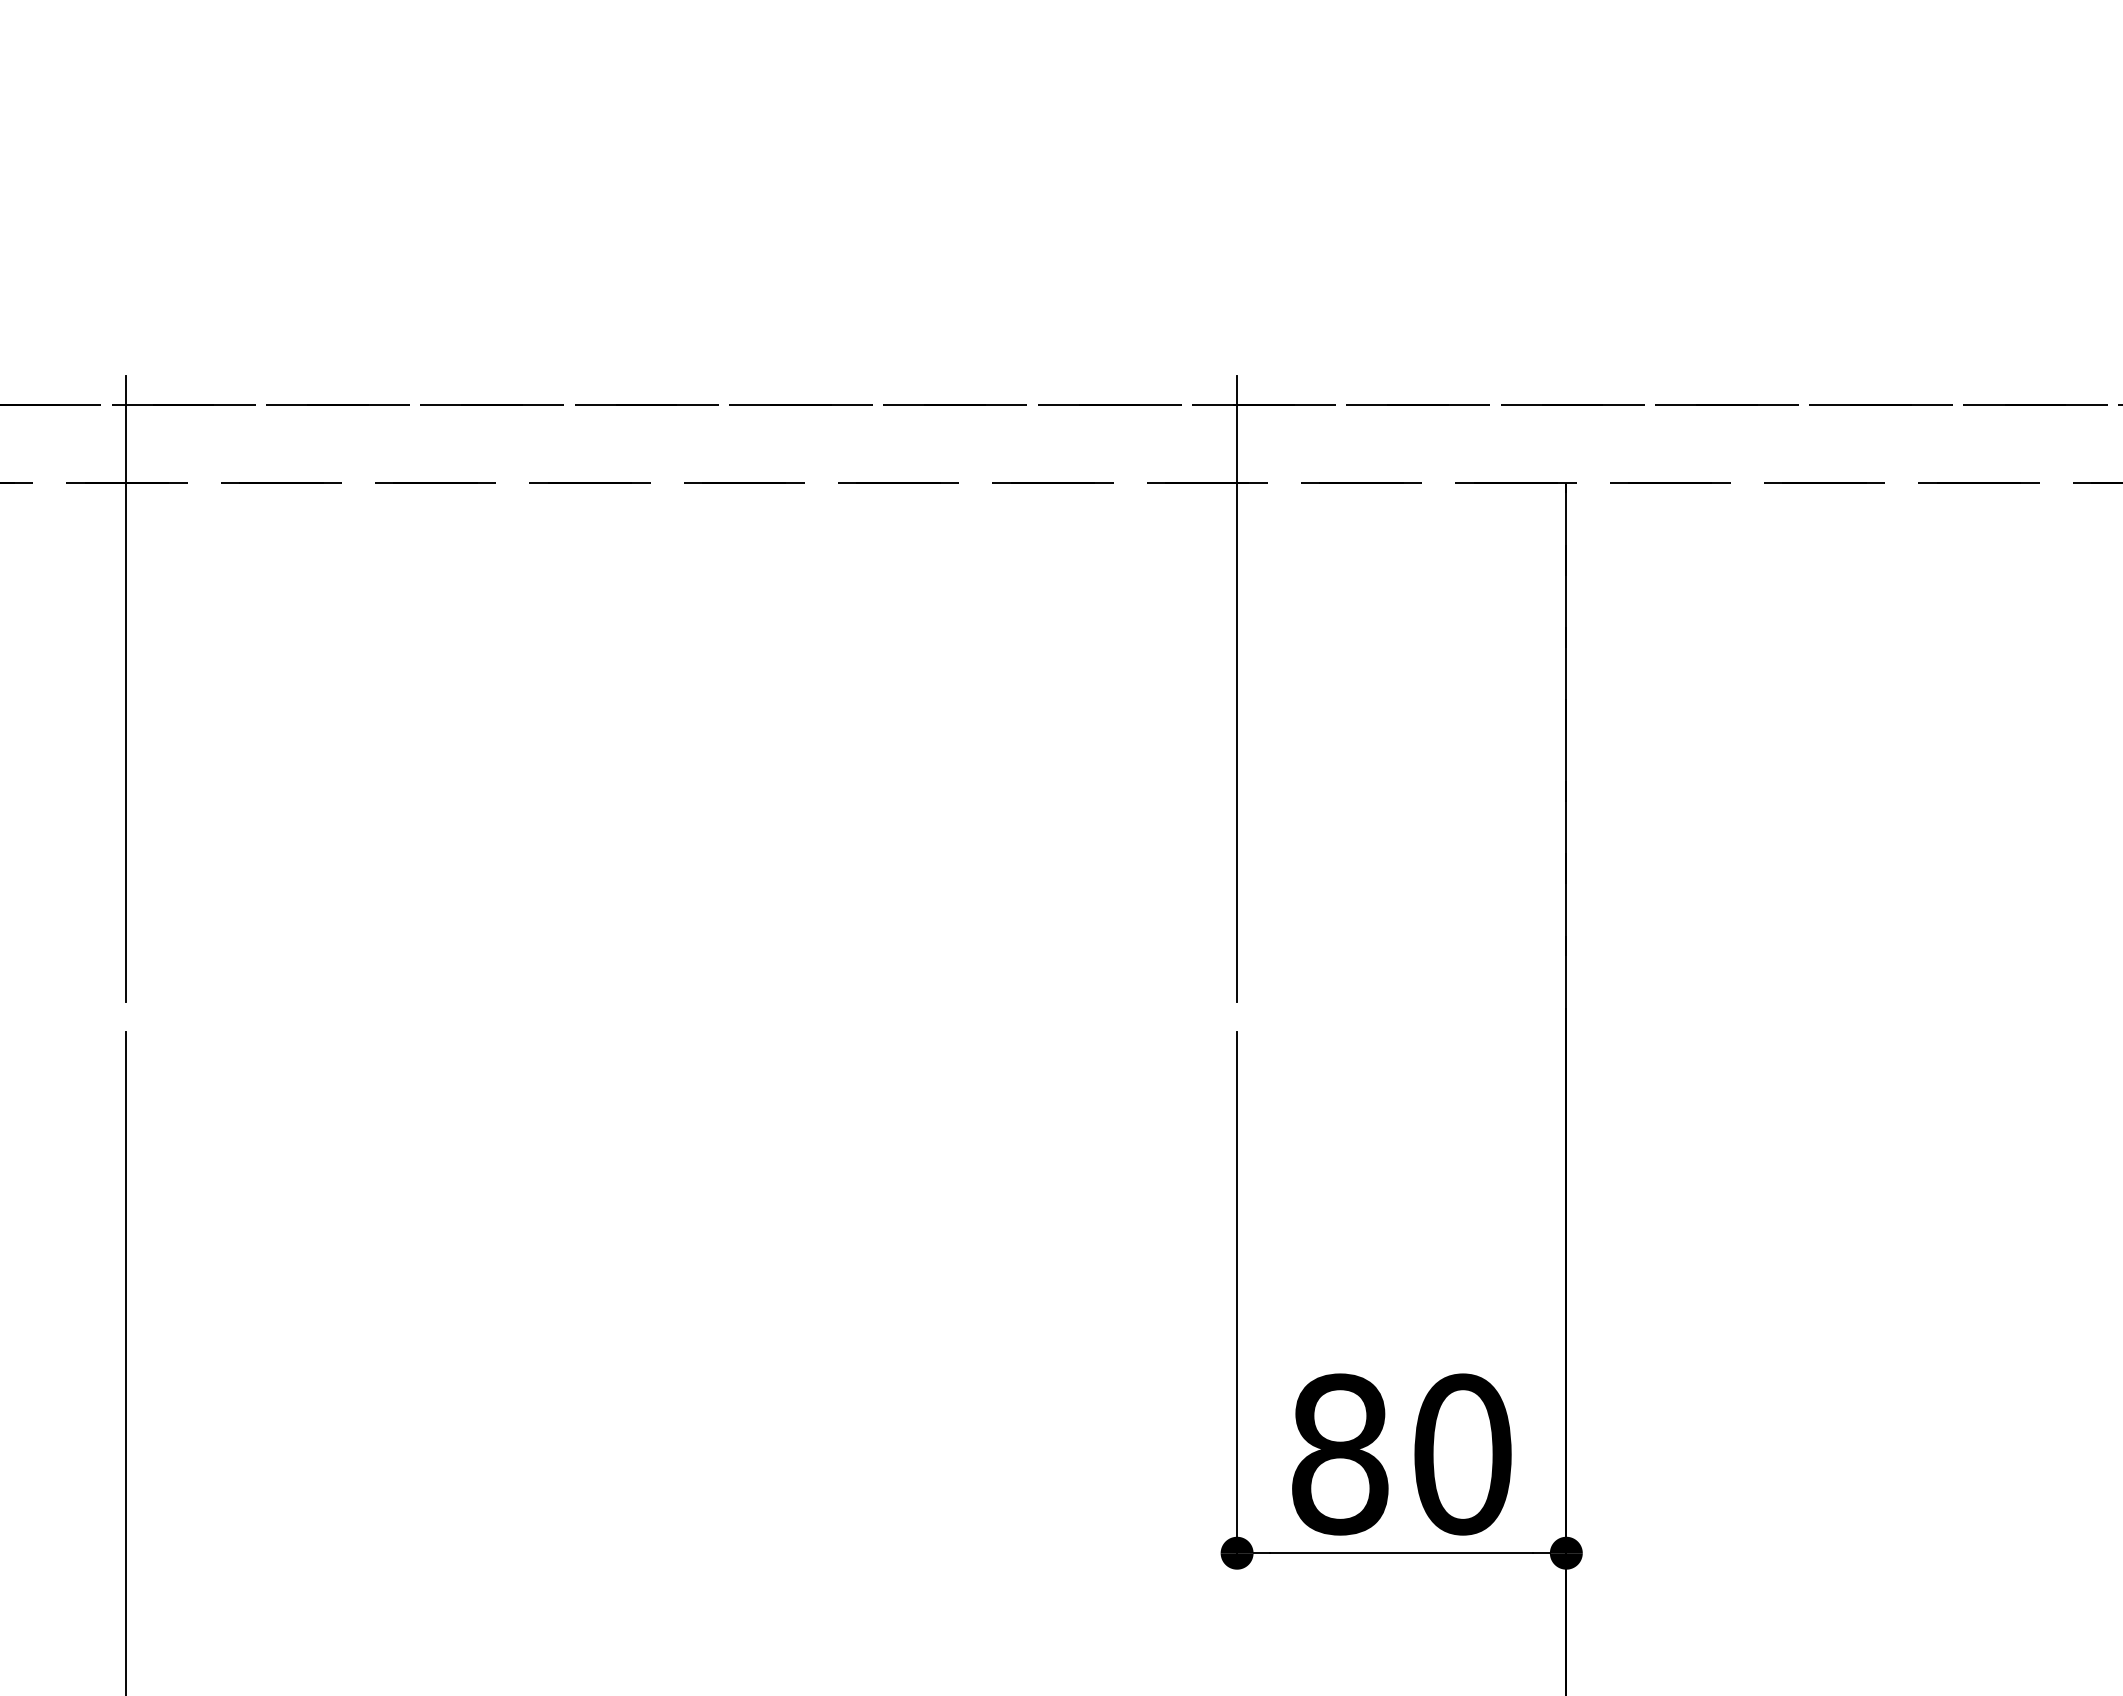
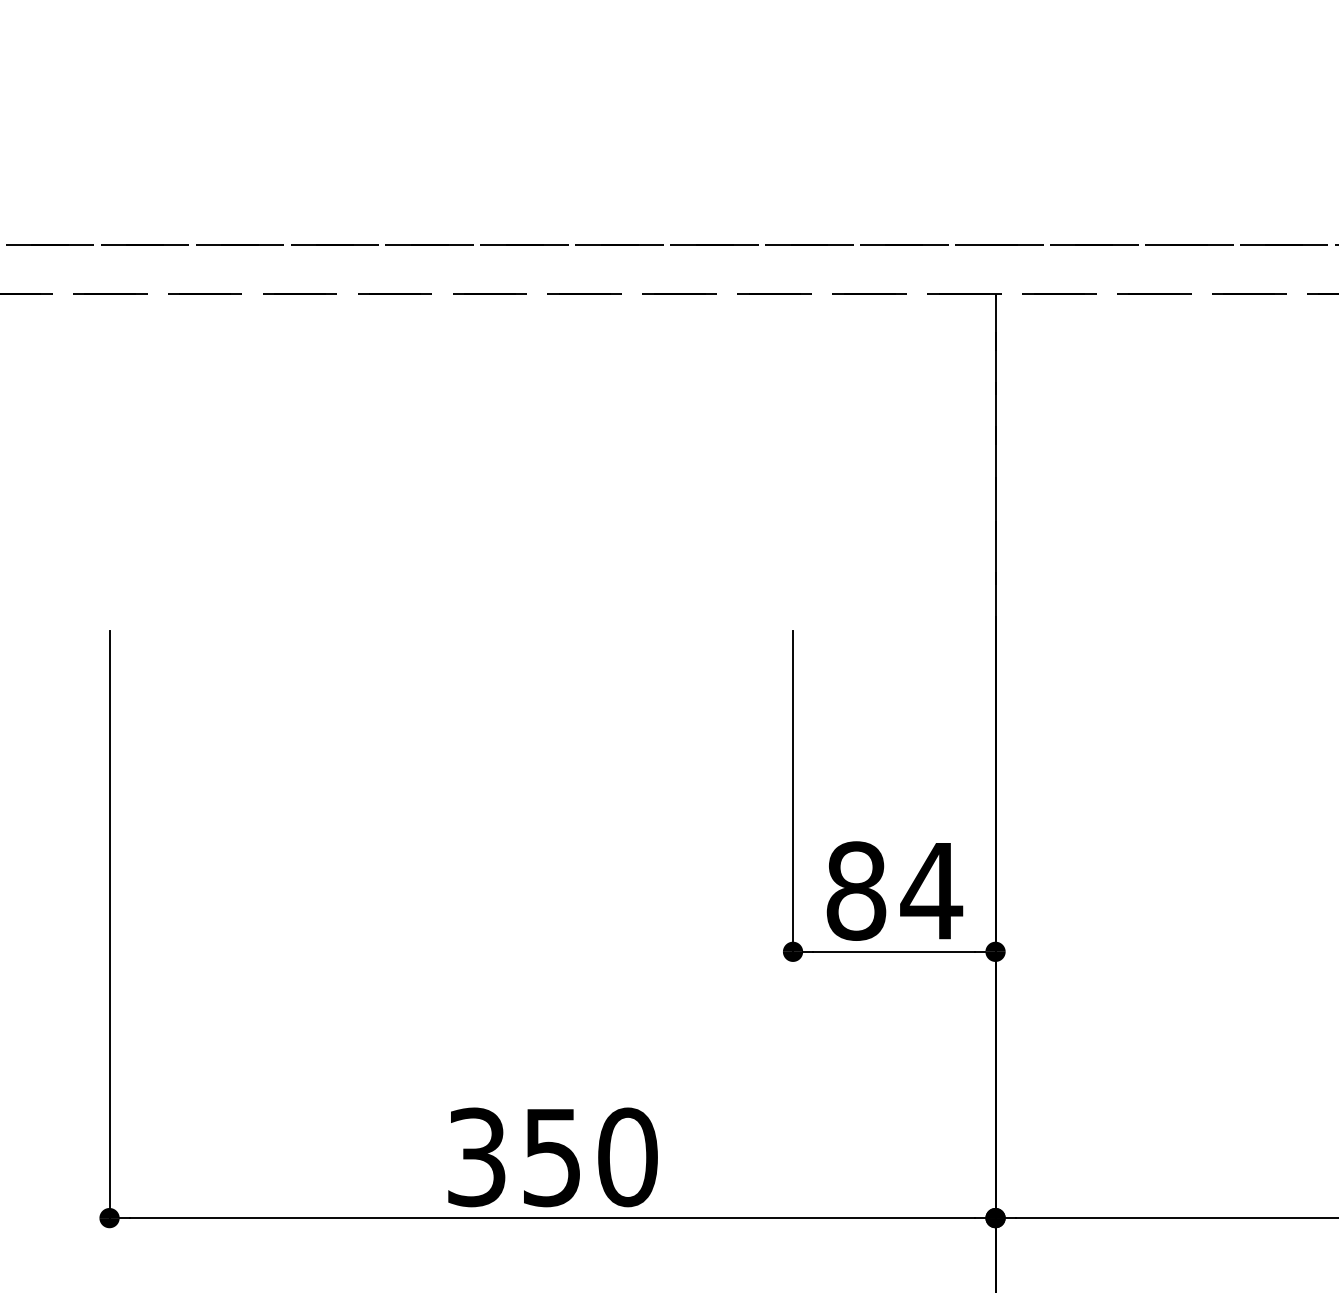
line: (125, 687) -> (109, 419), removed
line: (1237, 687) -> (793, 419), removed
text: (1462, 1453) -> (931, 890), 80 -> 84

